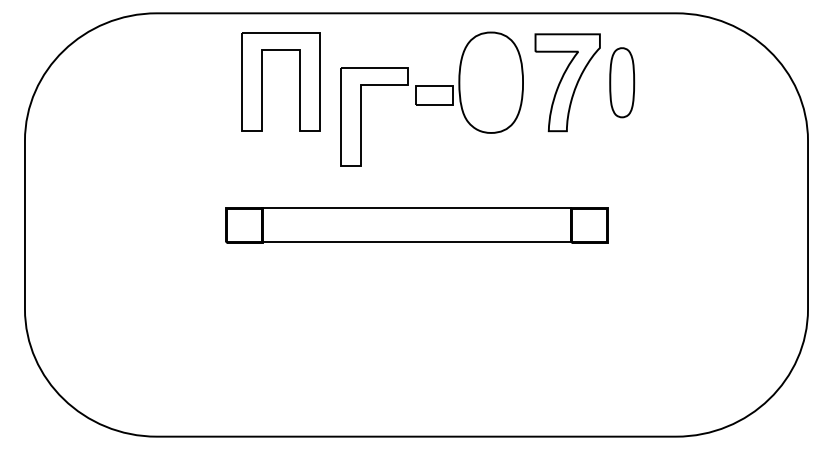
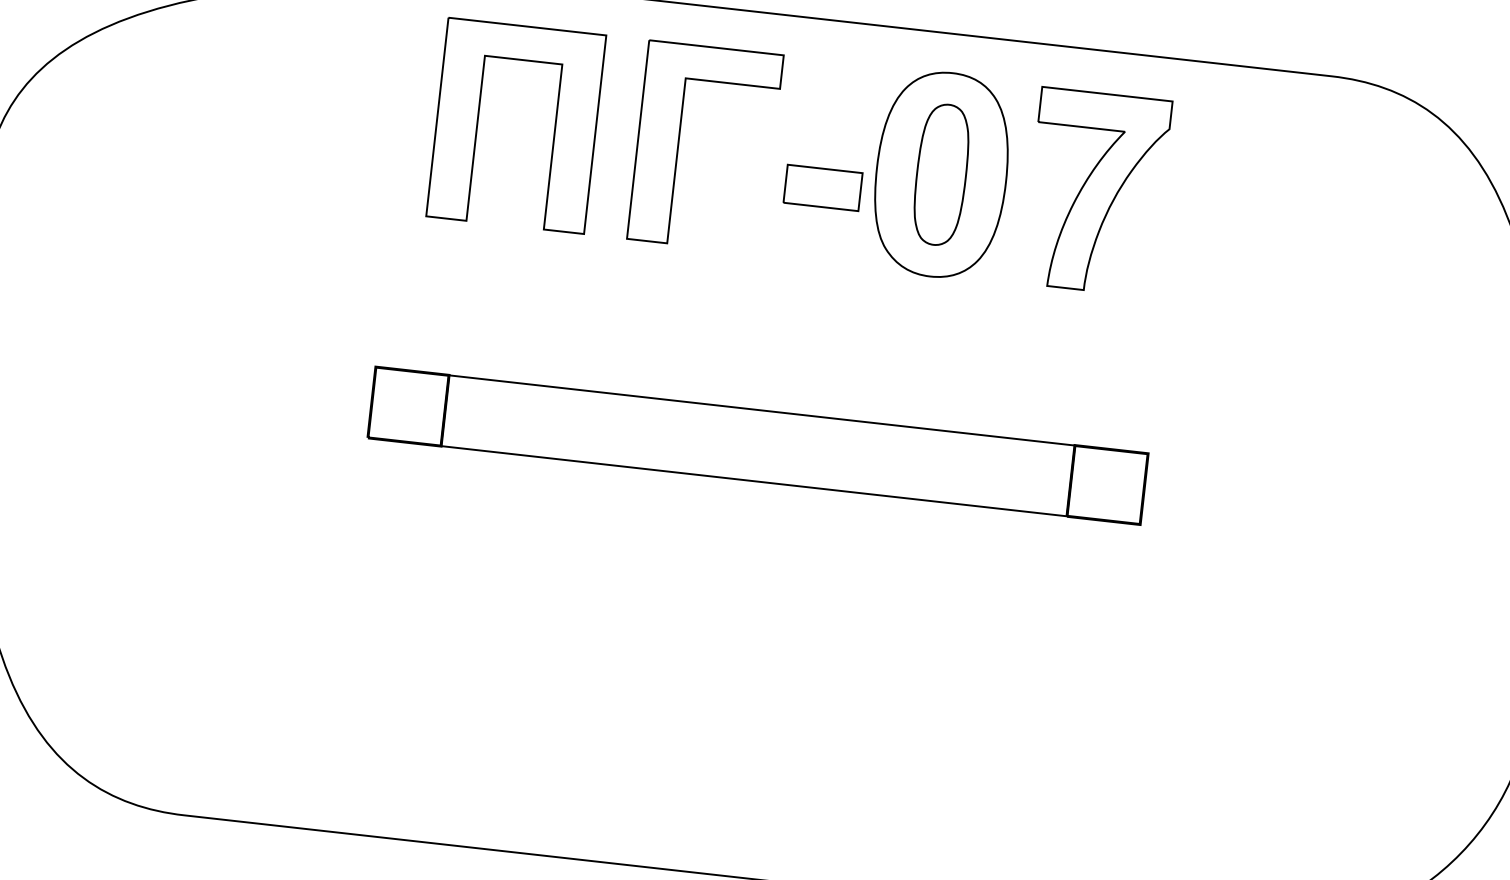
part: (622, 82) -> (942, 174), moved
part: (361, 116) -> (679, 142), moved

